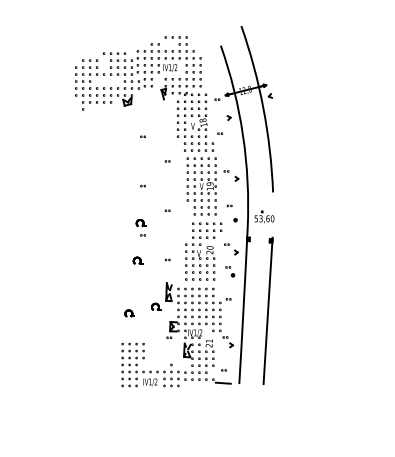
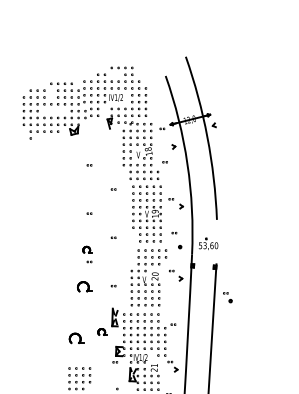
part: (137, 260) -> (84, 286), size x1.6
part: (230, 271) -> (228, 297), moved
part: (129, 313) -> (76, 338), size x1.6

